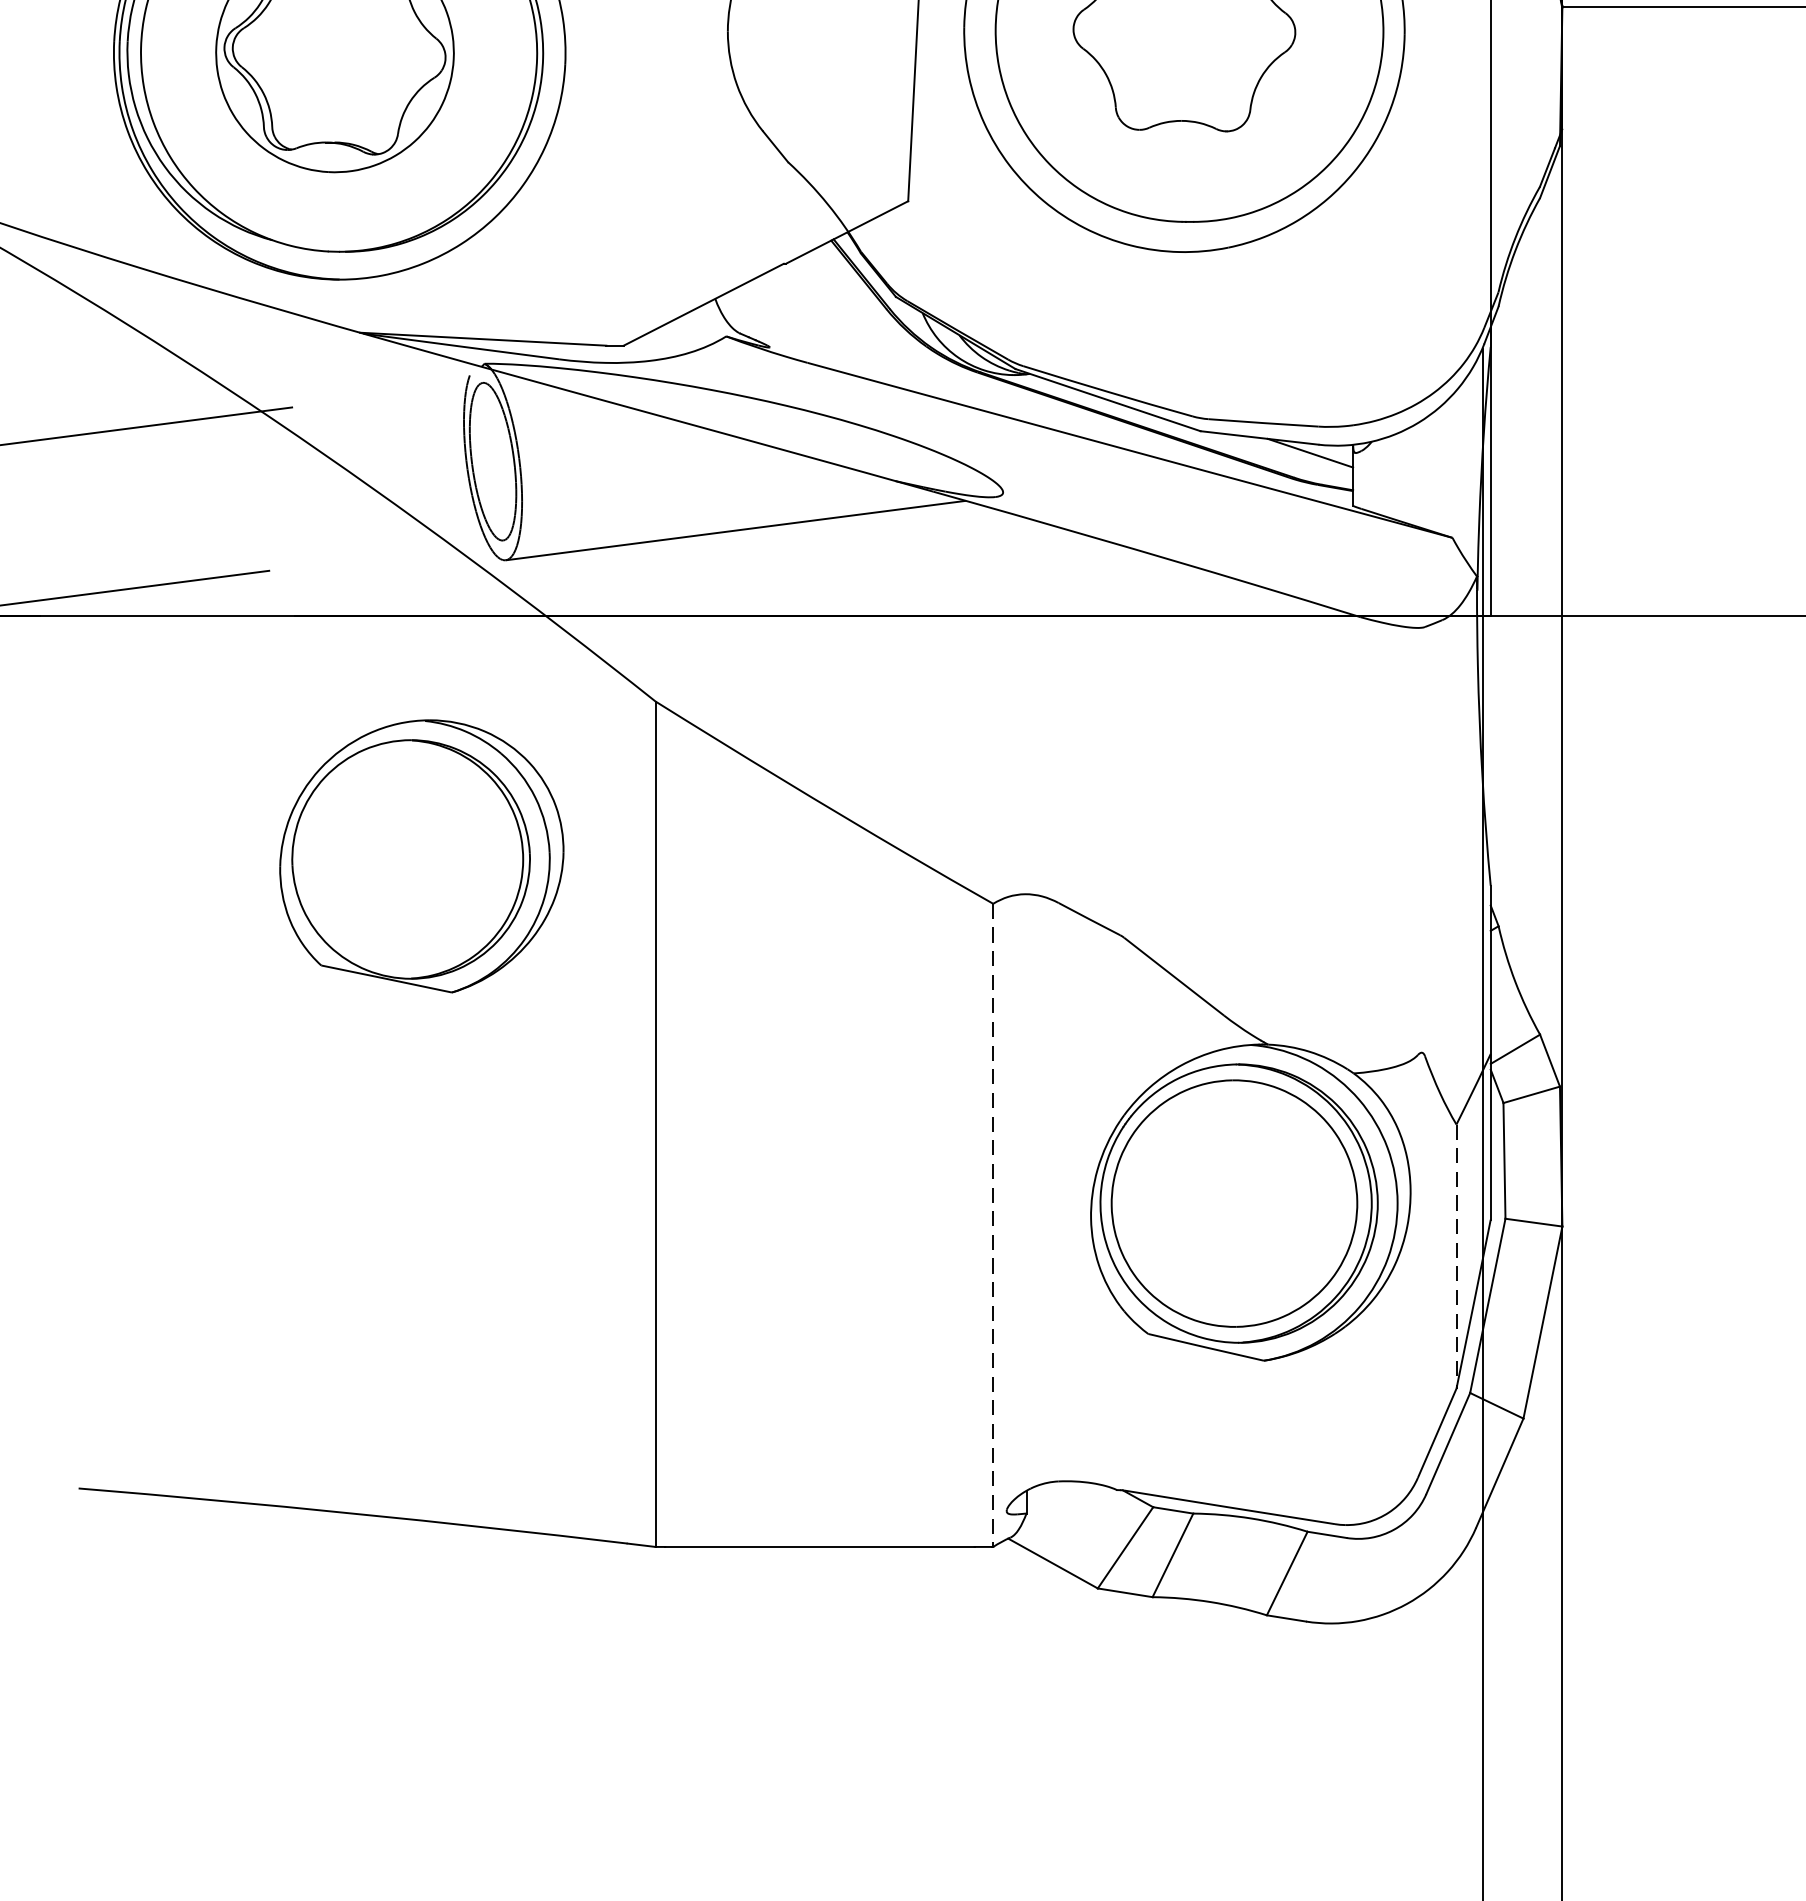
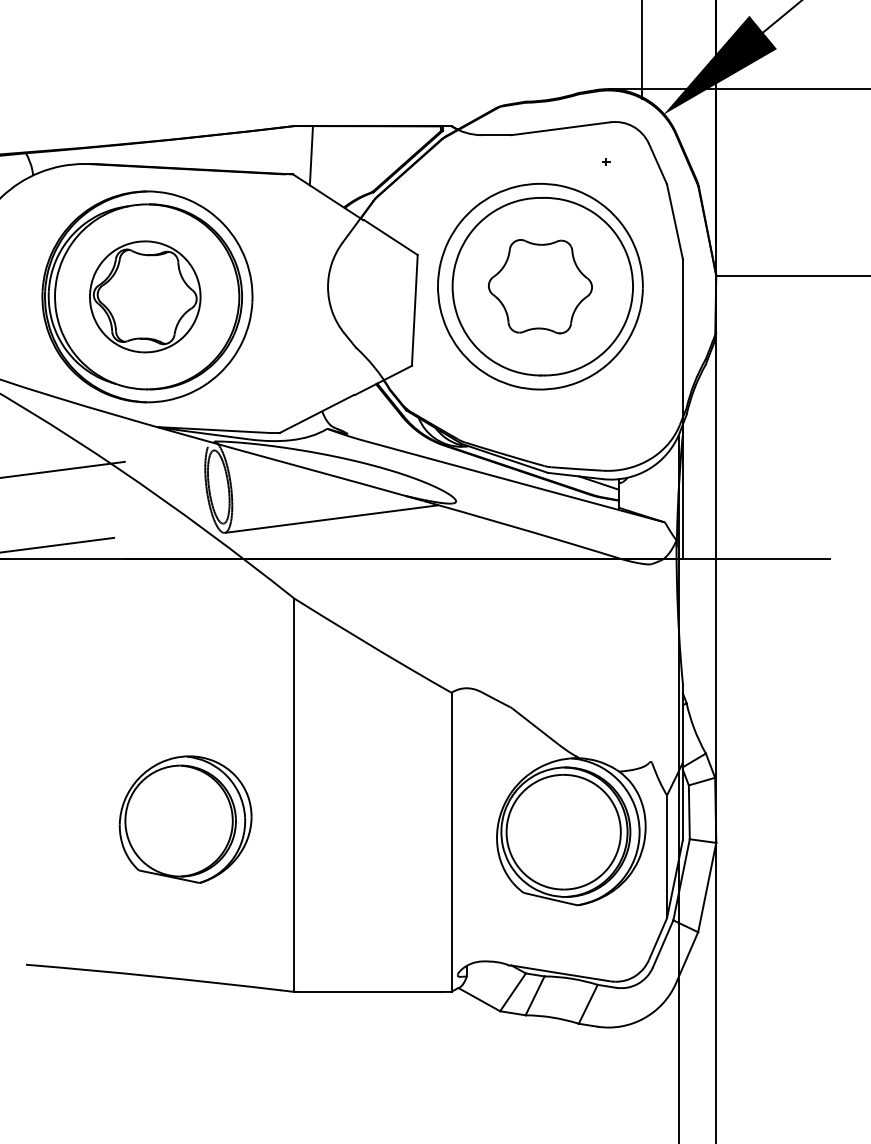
part: (421, 856) -> (185, 819), moved
line: (993, 1225) -> (451, 842), dashed -> solid
line: (1457, 1257) -> (667, 857), dashed -> solid

